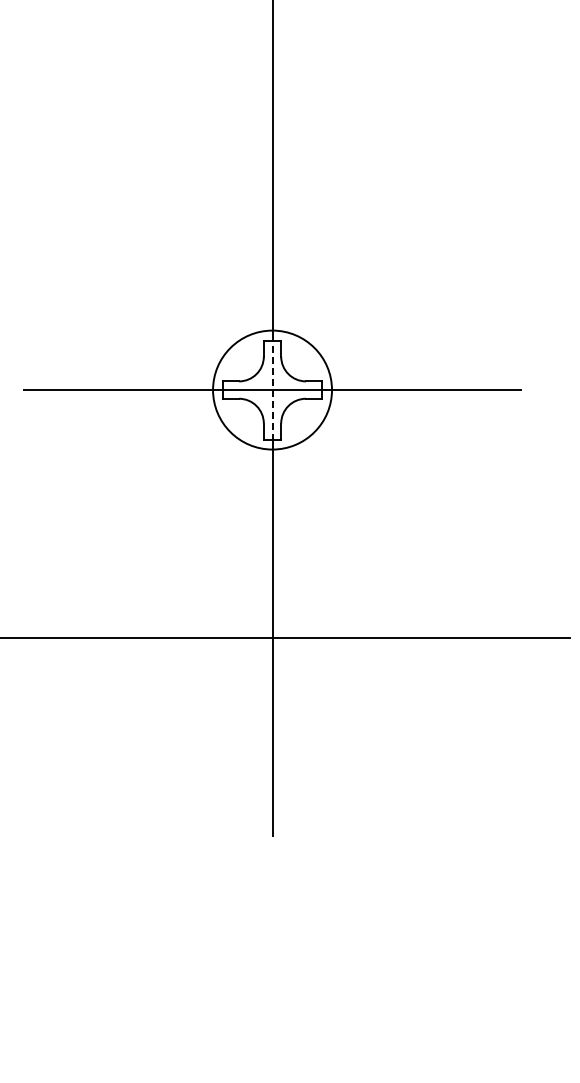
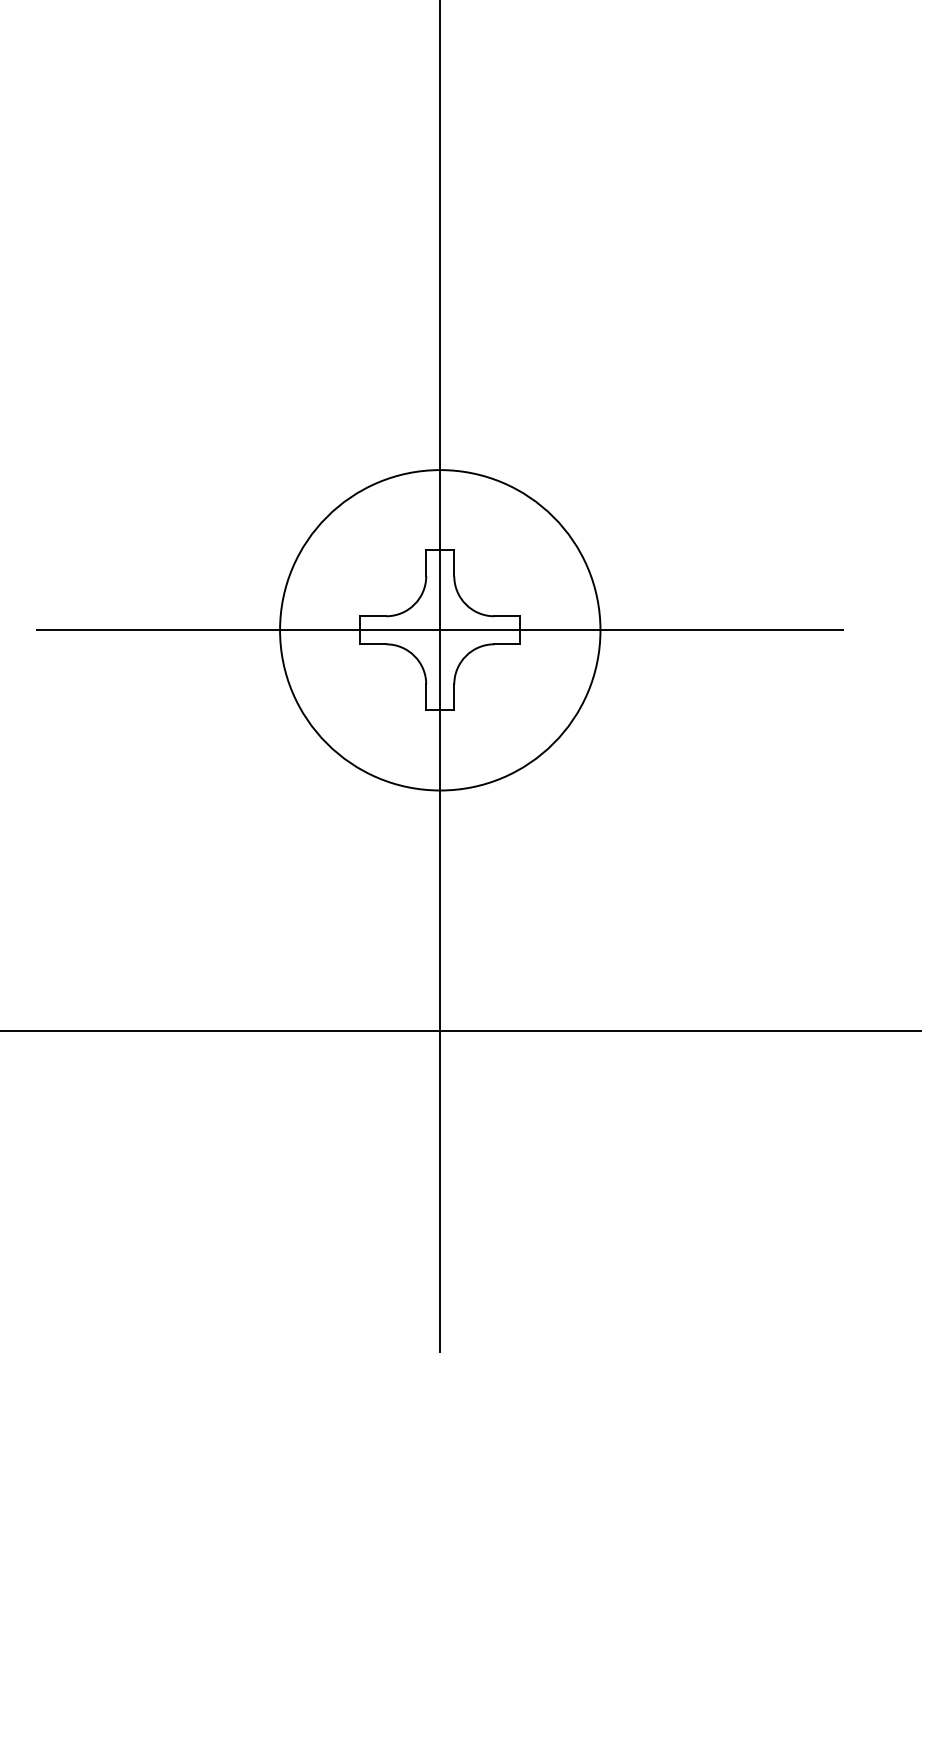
circle: (272, 389) -> (440, 629), size x1.67
line: (272, 389) -> (440, 629), dashed -> solid

